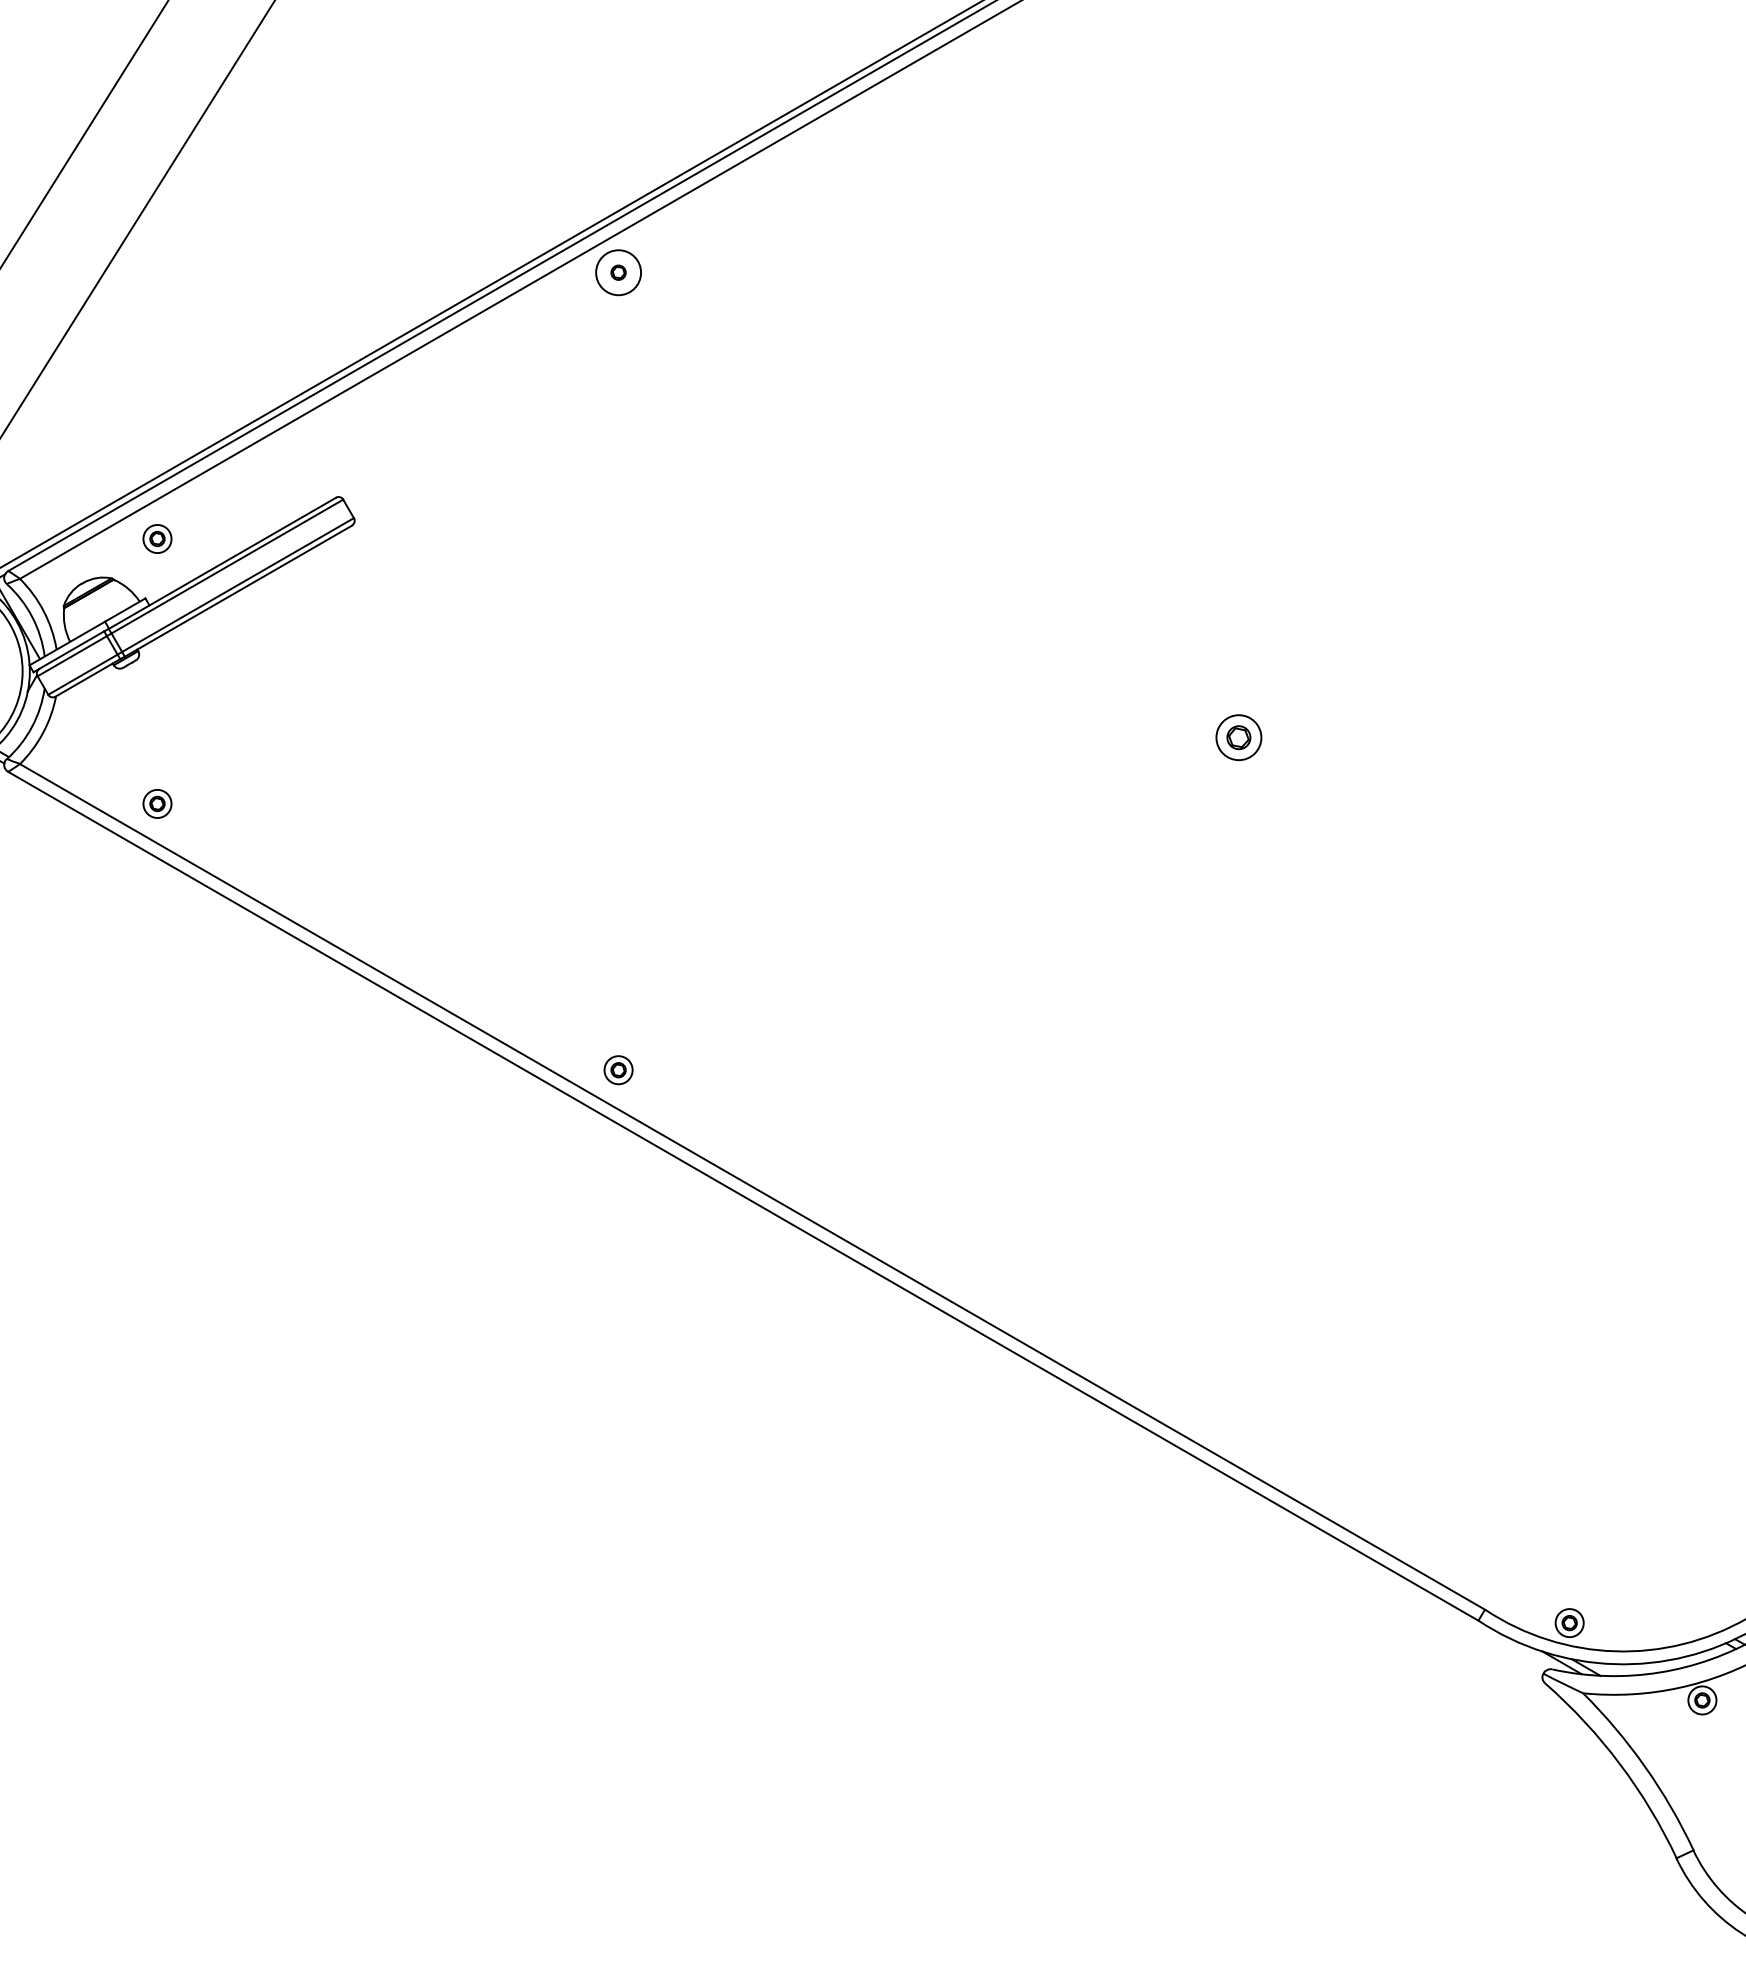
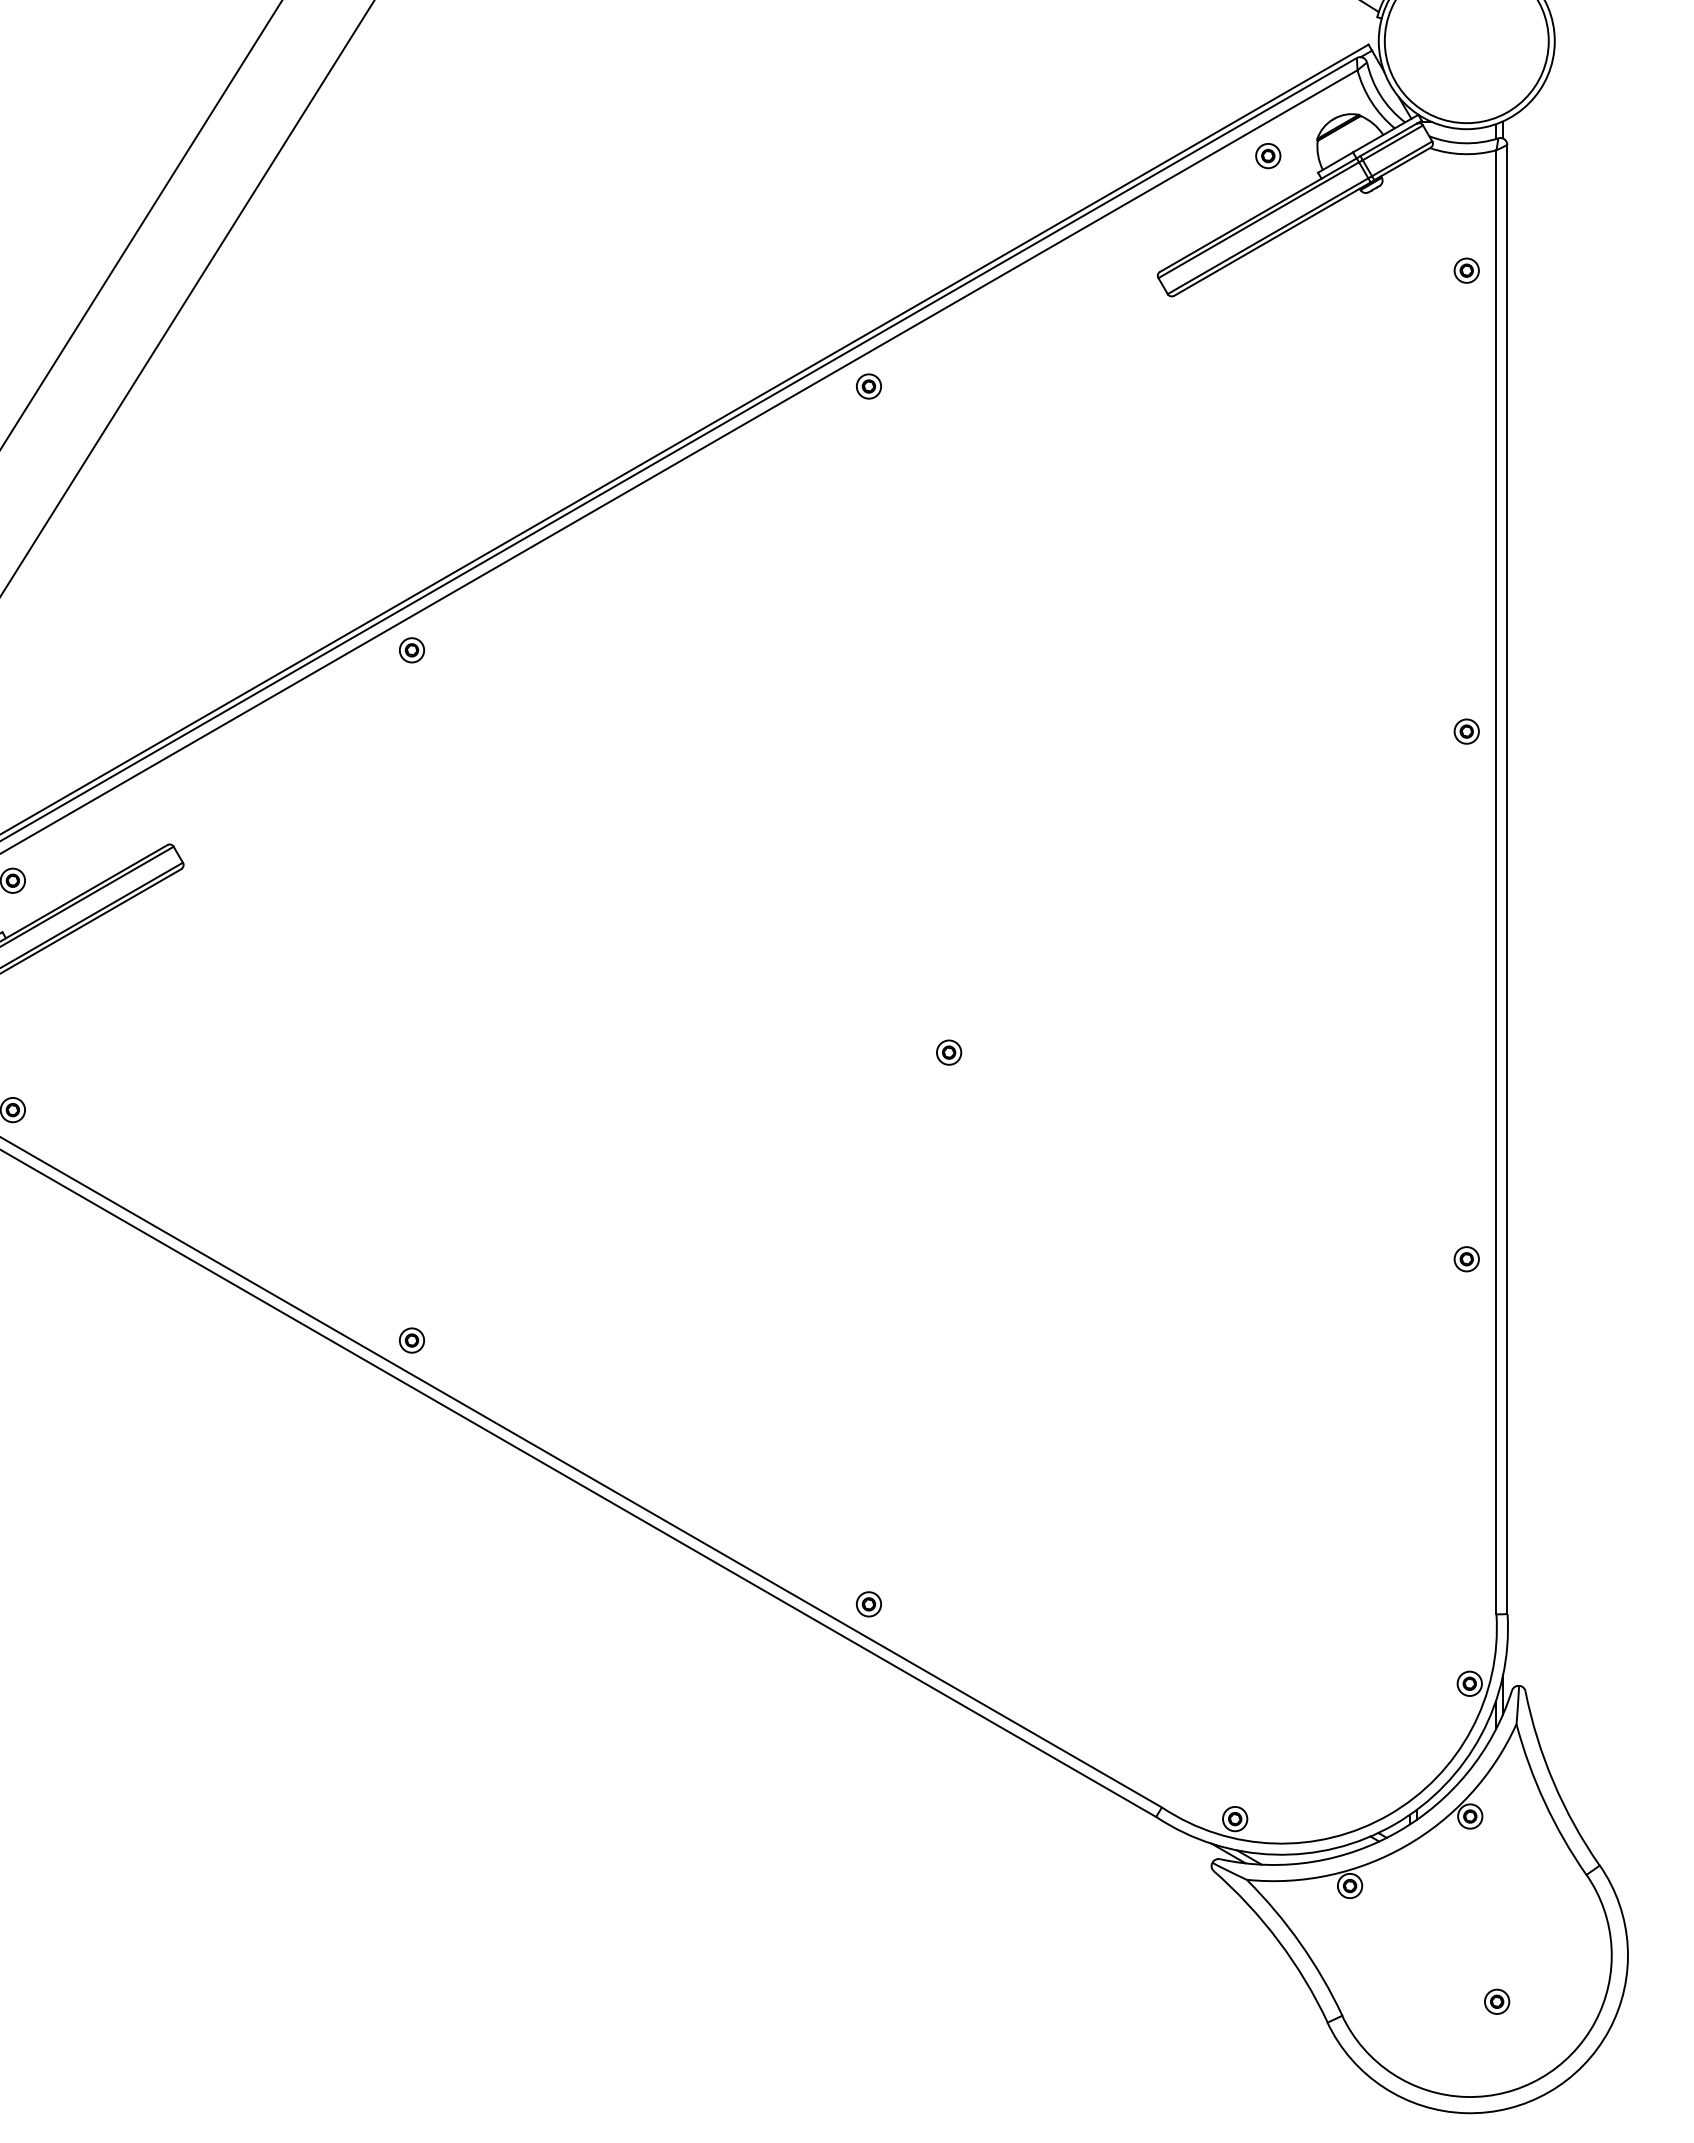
circle: (618, 272) -> (411, 650), size x0.62
part: (1239, 737) -> (949, 1052), size x0.62
part: (1146, 1375) -> (868, 1604), added

